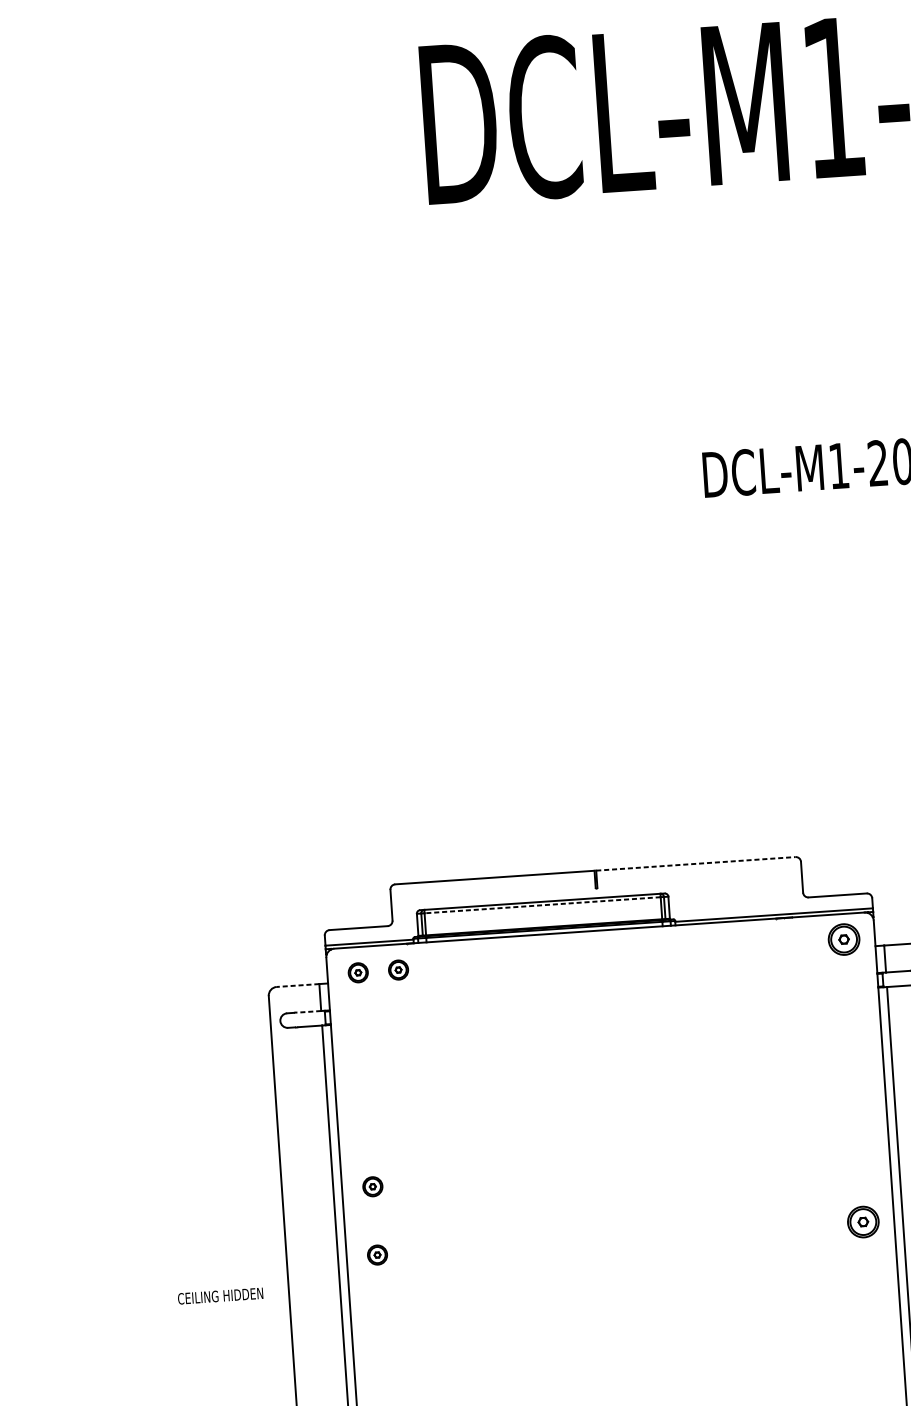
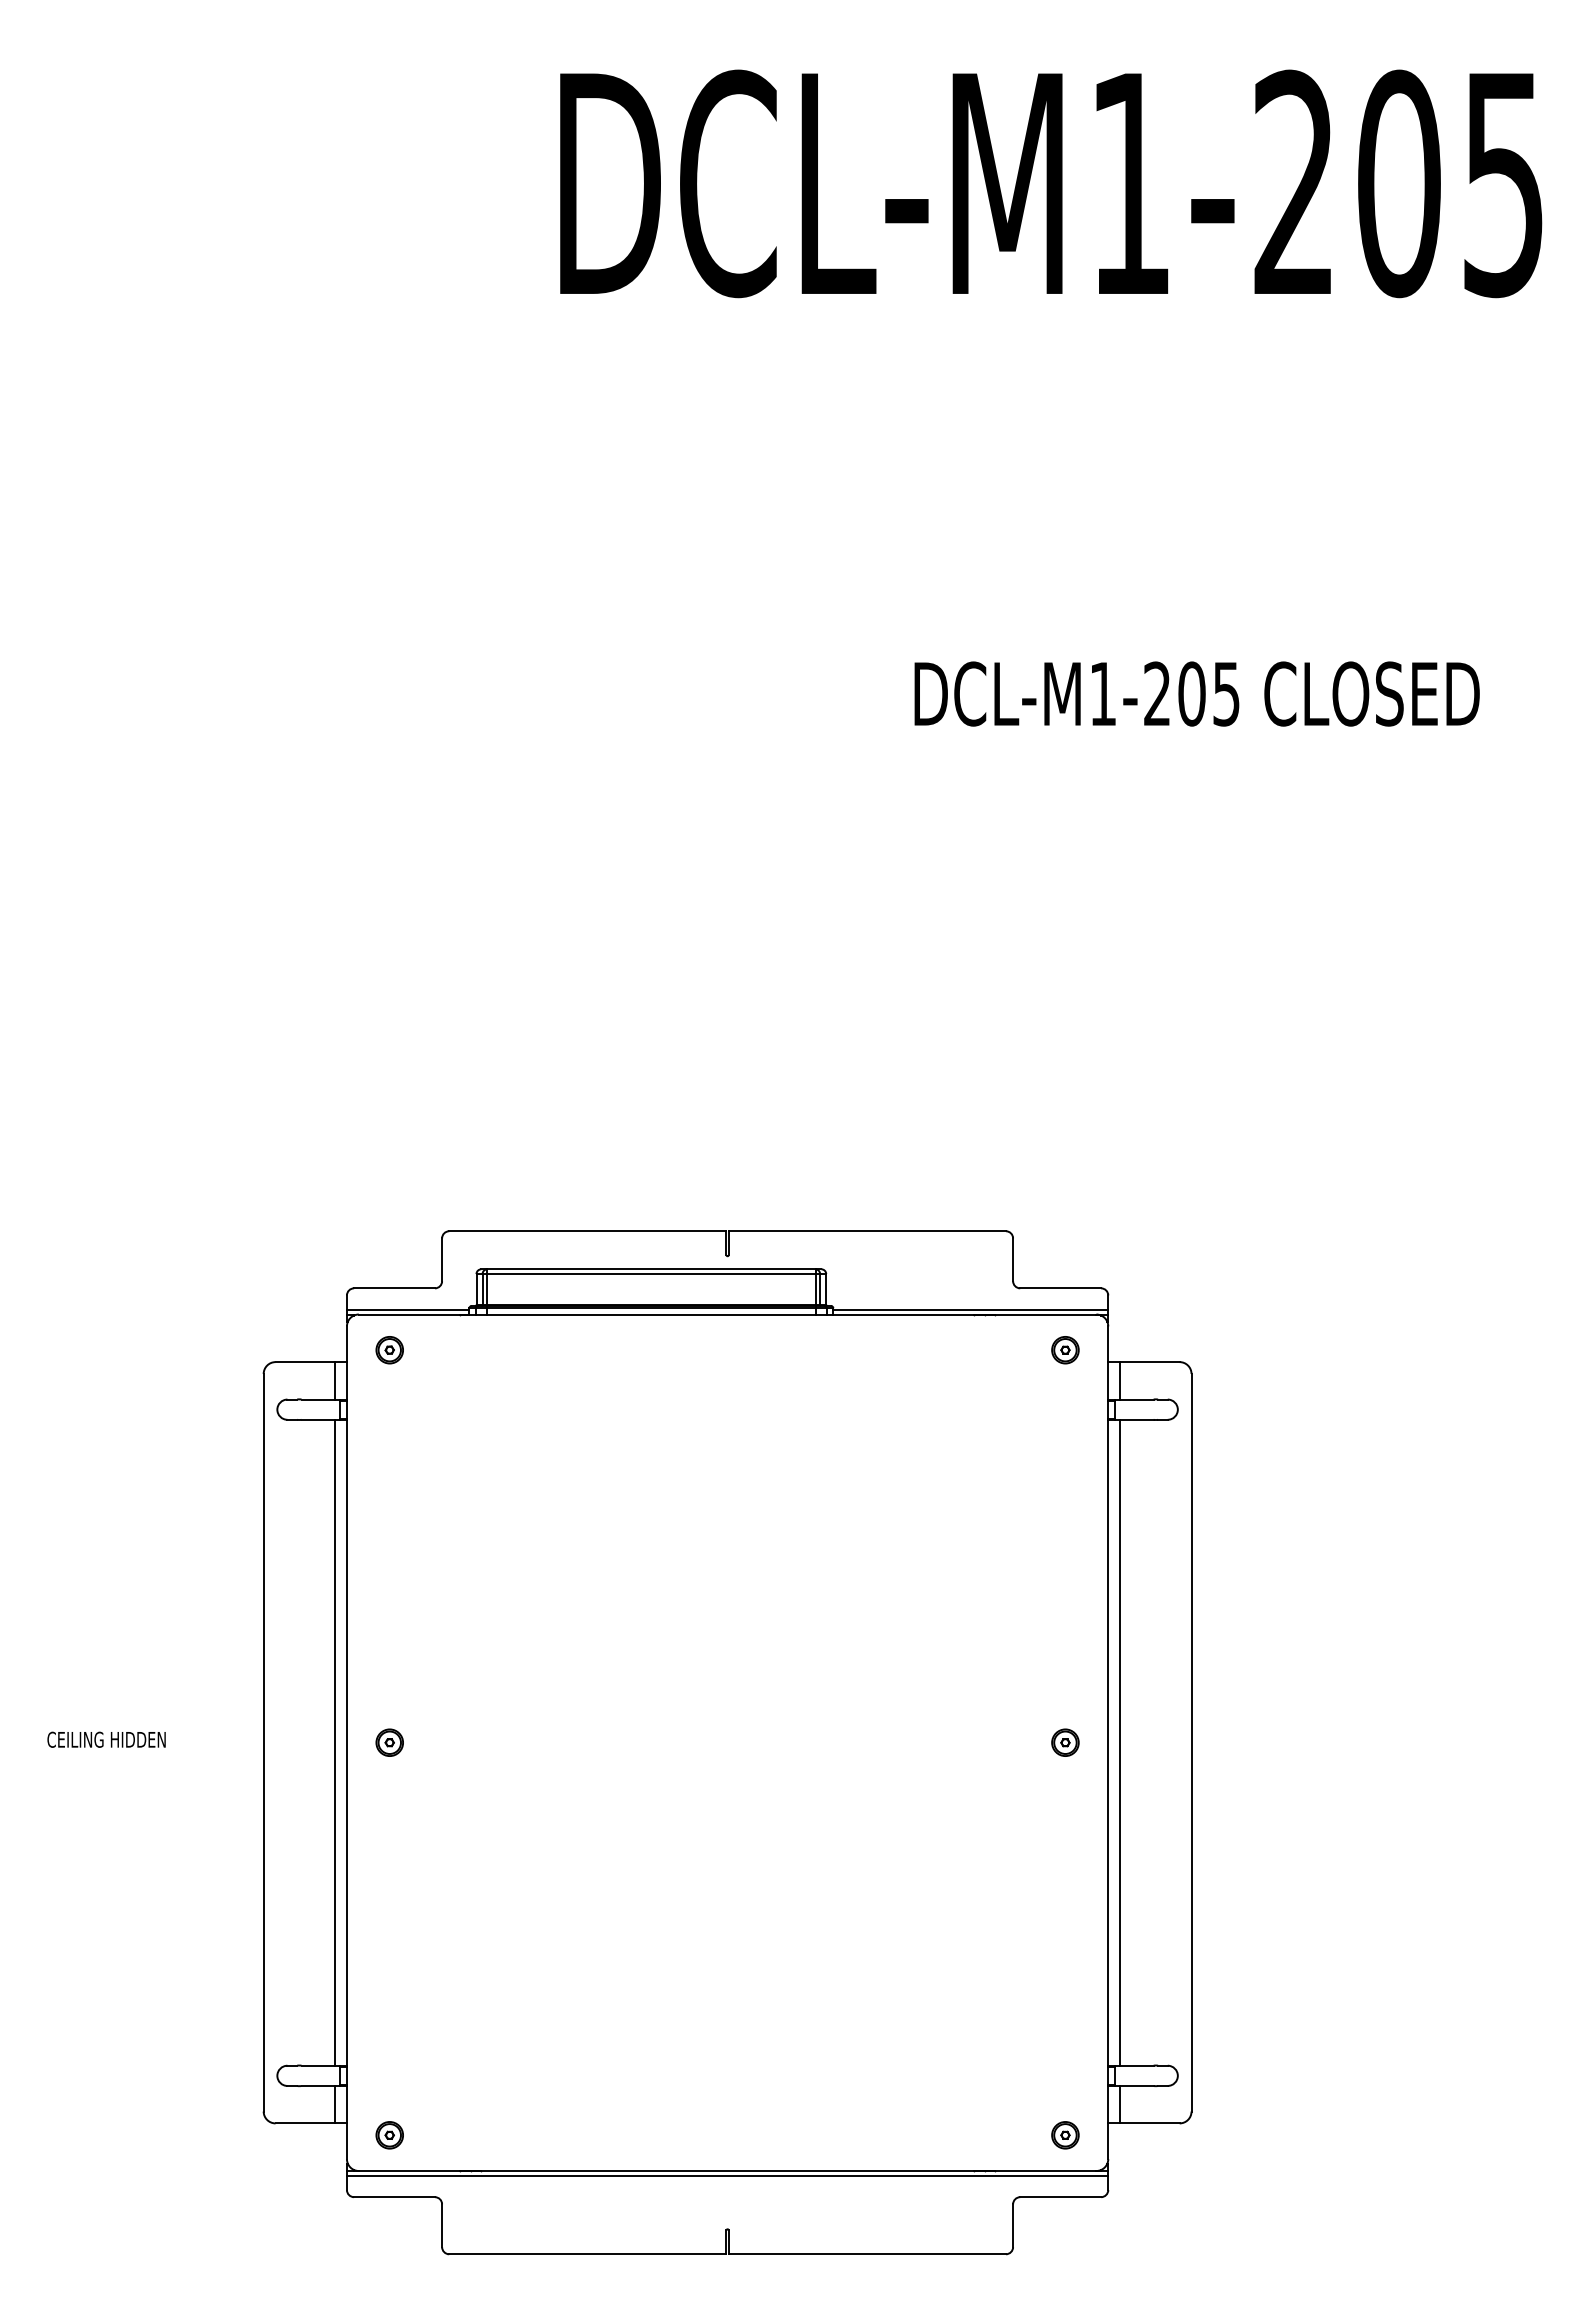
line: (695, 864) -> (867, 1231), dashed -> solid
line: (542, 905) -> (650, 1274), dashed -> solid
part: (844, 939) -> (1065, 1350), size x0.62
part: (398, 970) -> (445, 1350), removed
line: (298, 985) -> (305, 1362), dashed -> solid
line: (309, 1011) -> (318, 1399), dashed -> solid
part: (372, 1186) -> (389, 1647), removed
part: (863, 1221) -> (1065, 1742), size x0.62
text: (220, 1295) -> (106, 1739), moved

